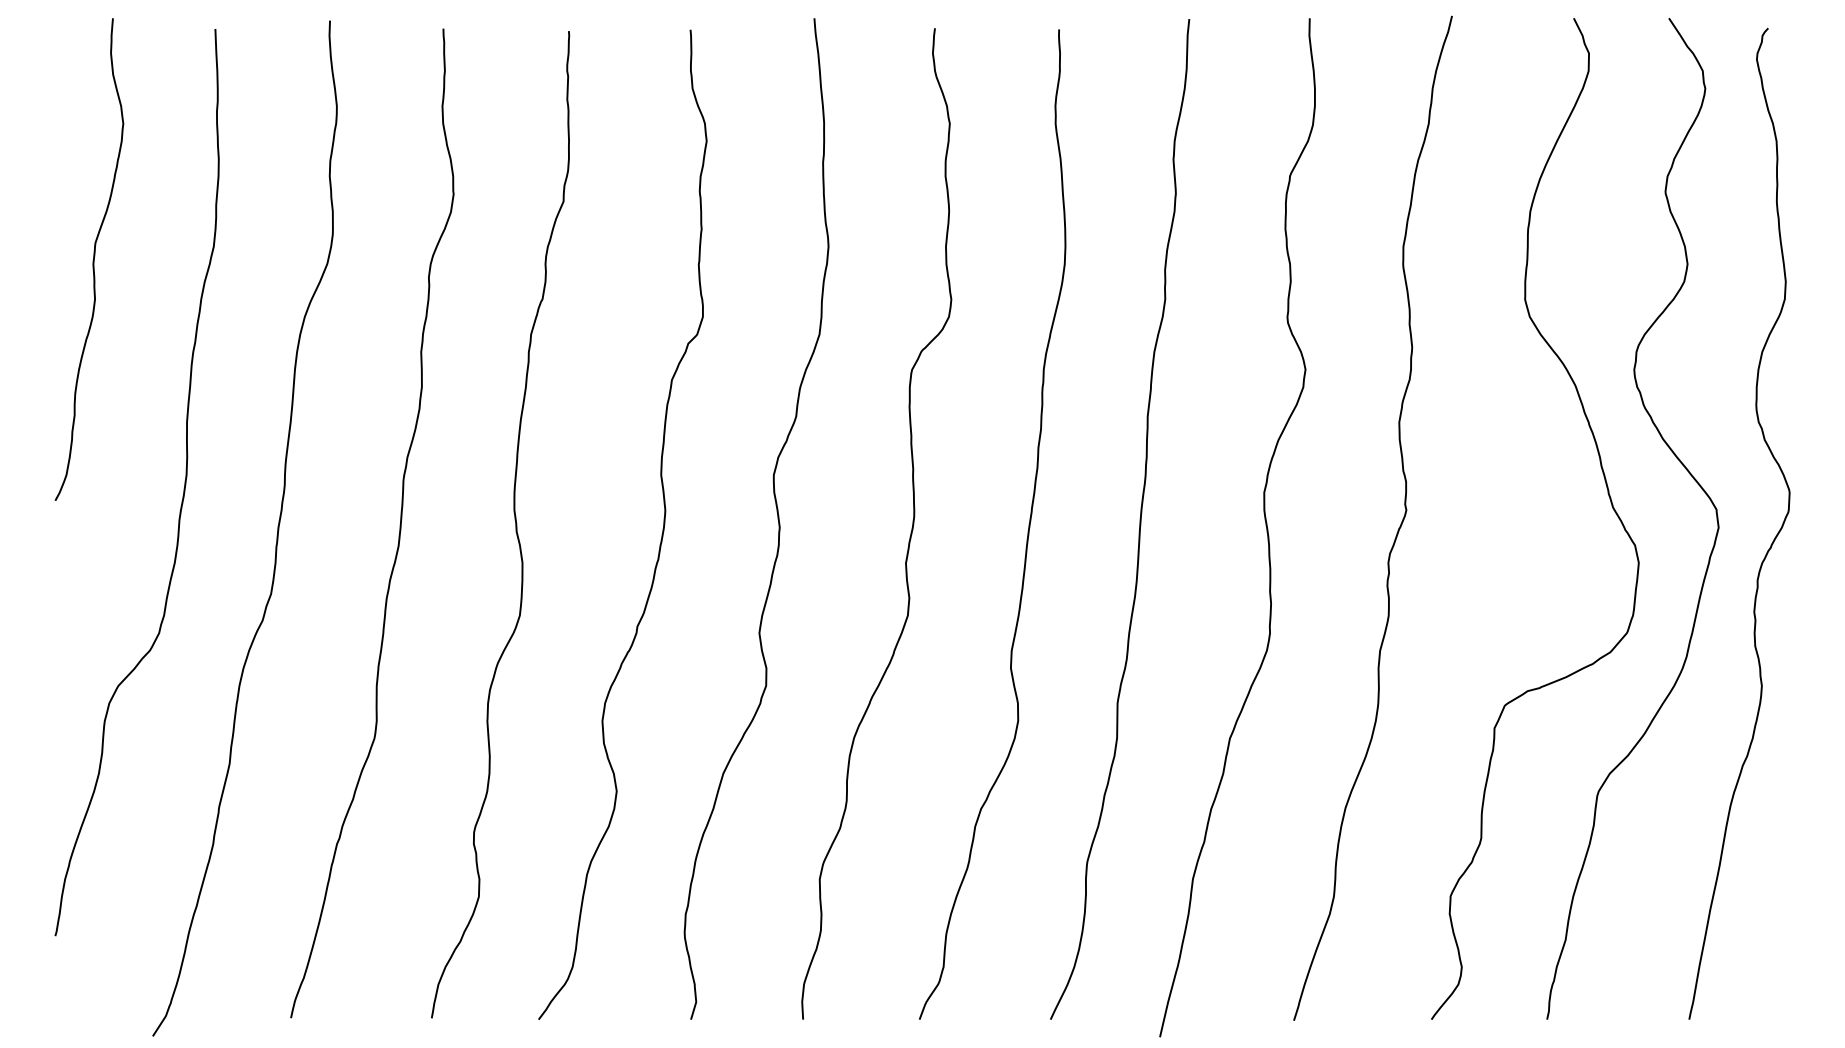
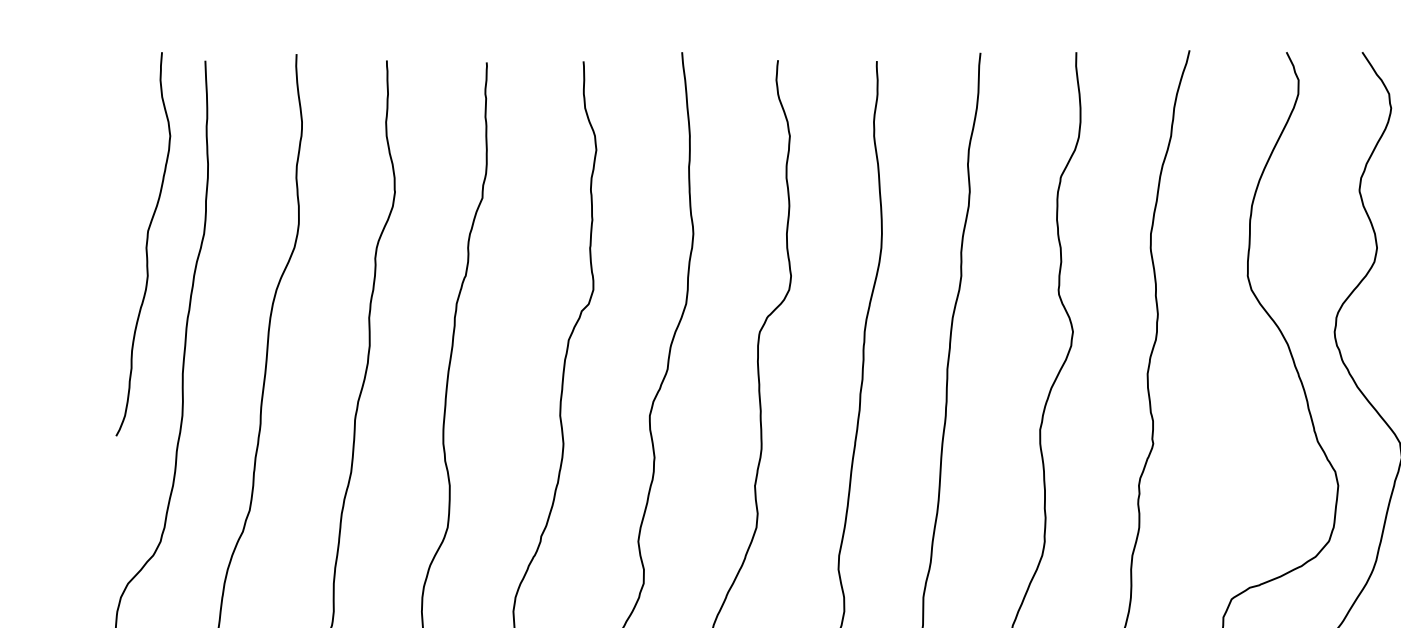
curve: (92, 260) -> (145, 244), moved

